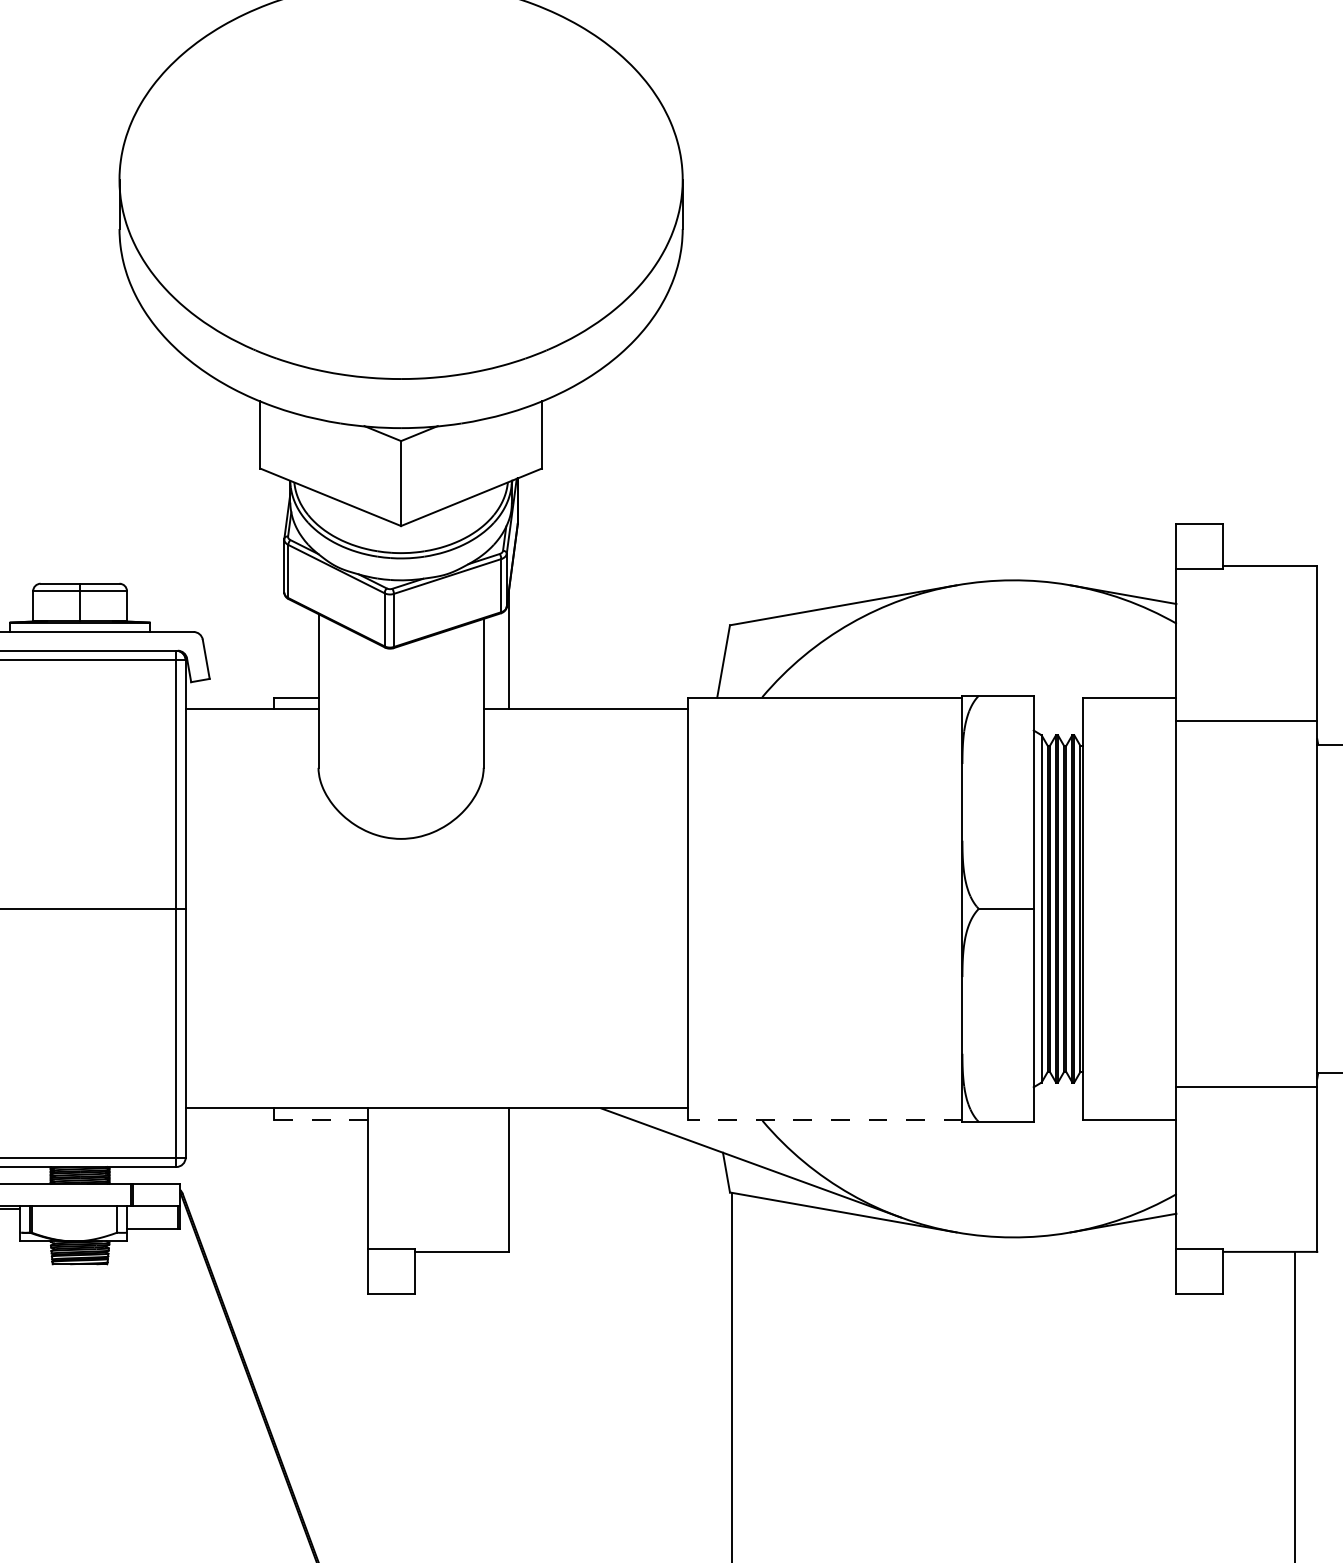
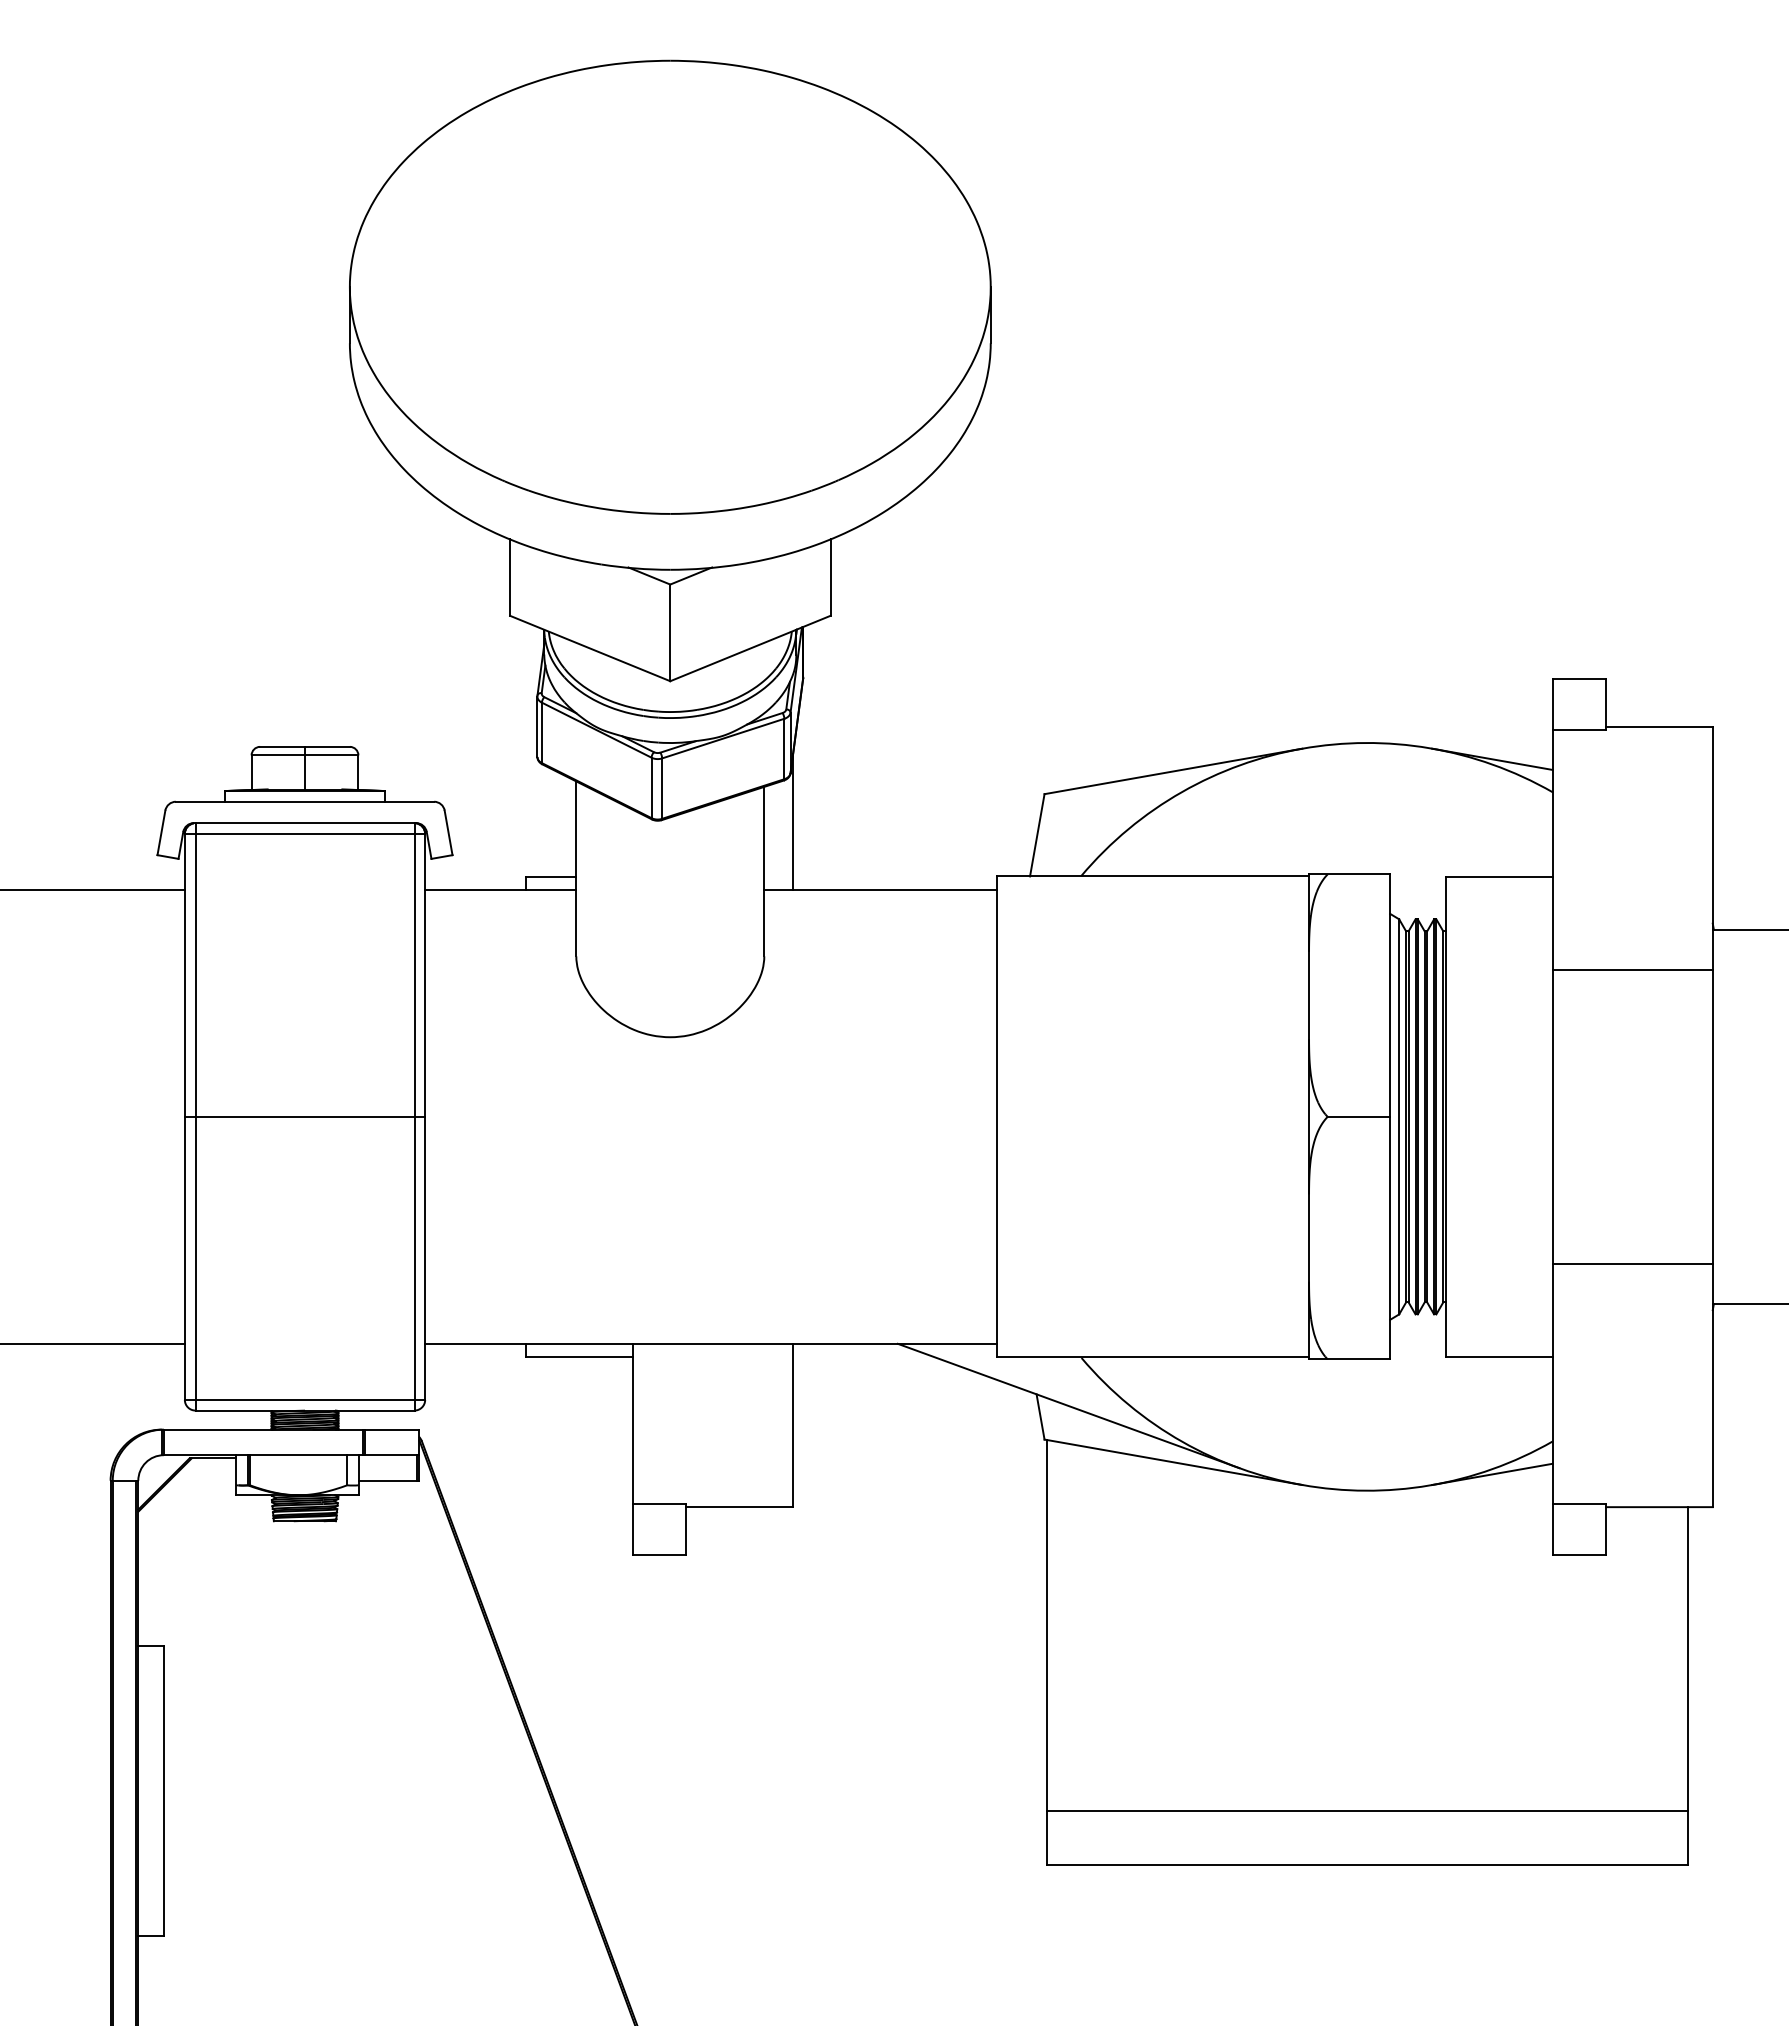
line: (1246, 720) -> (1632, 969), moved
line: (1246, 1086) -> (1632, 1264), moved
line: (321, 1120) -> (579, 1357), dashed -> solid
line: (825, 1120) -> (1153, 1357), dashed -> solid
line: (1012, 1519) -> (1366, 1811), added

